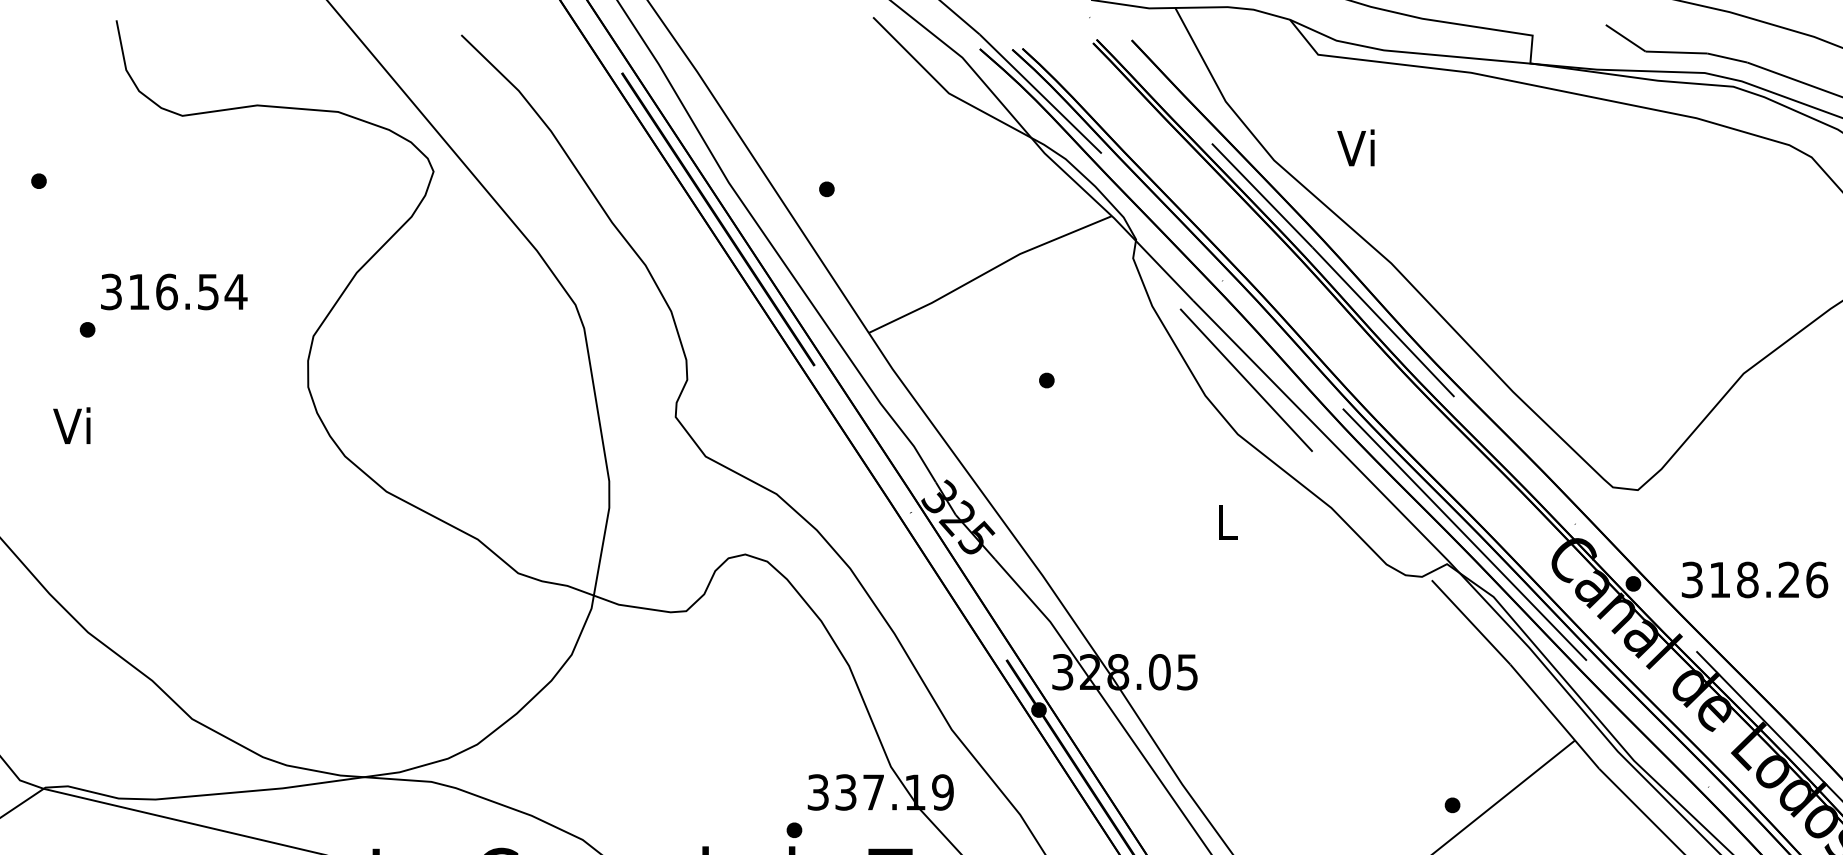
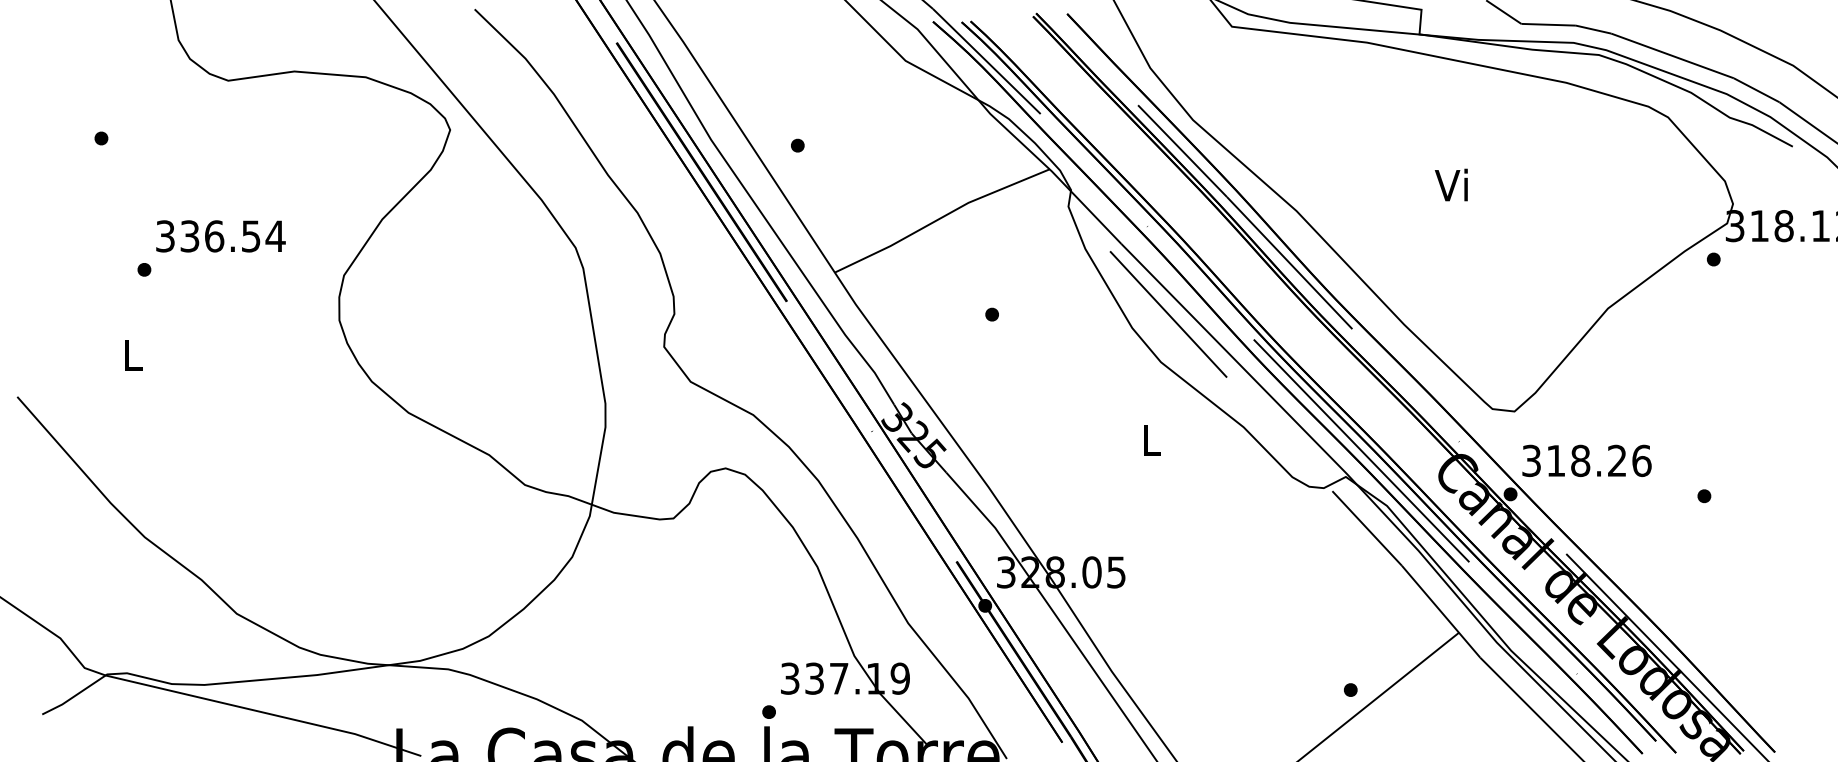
text: (1354, 147) -> (1450, 184), moved
text: (138, 292) -> (189, 236), 316.54 -> 336.54
text: (71, 425) -> (130, 354), Vi -> L
text: (1754, 579) -> (1586, 460), moved

